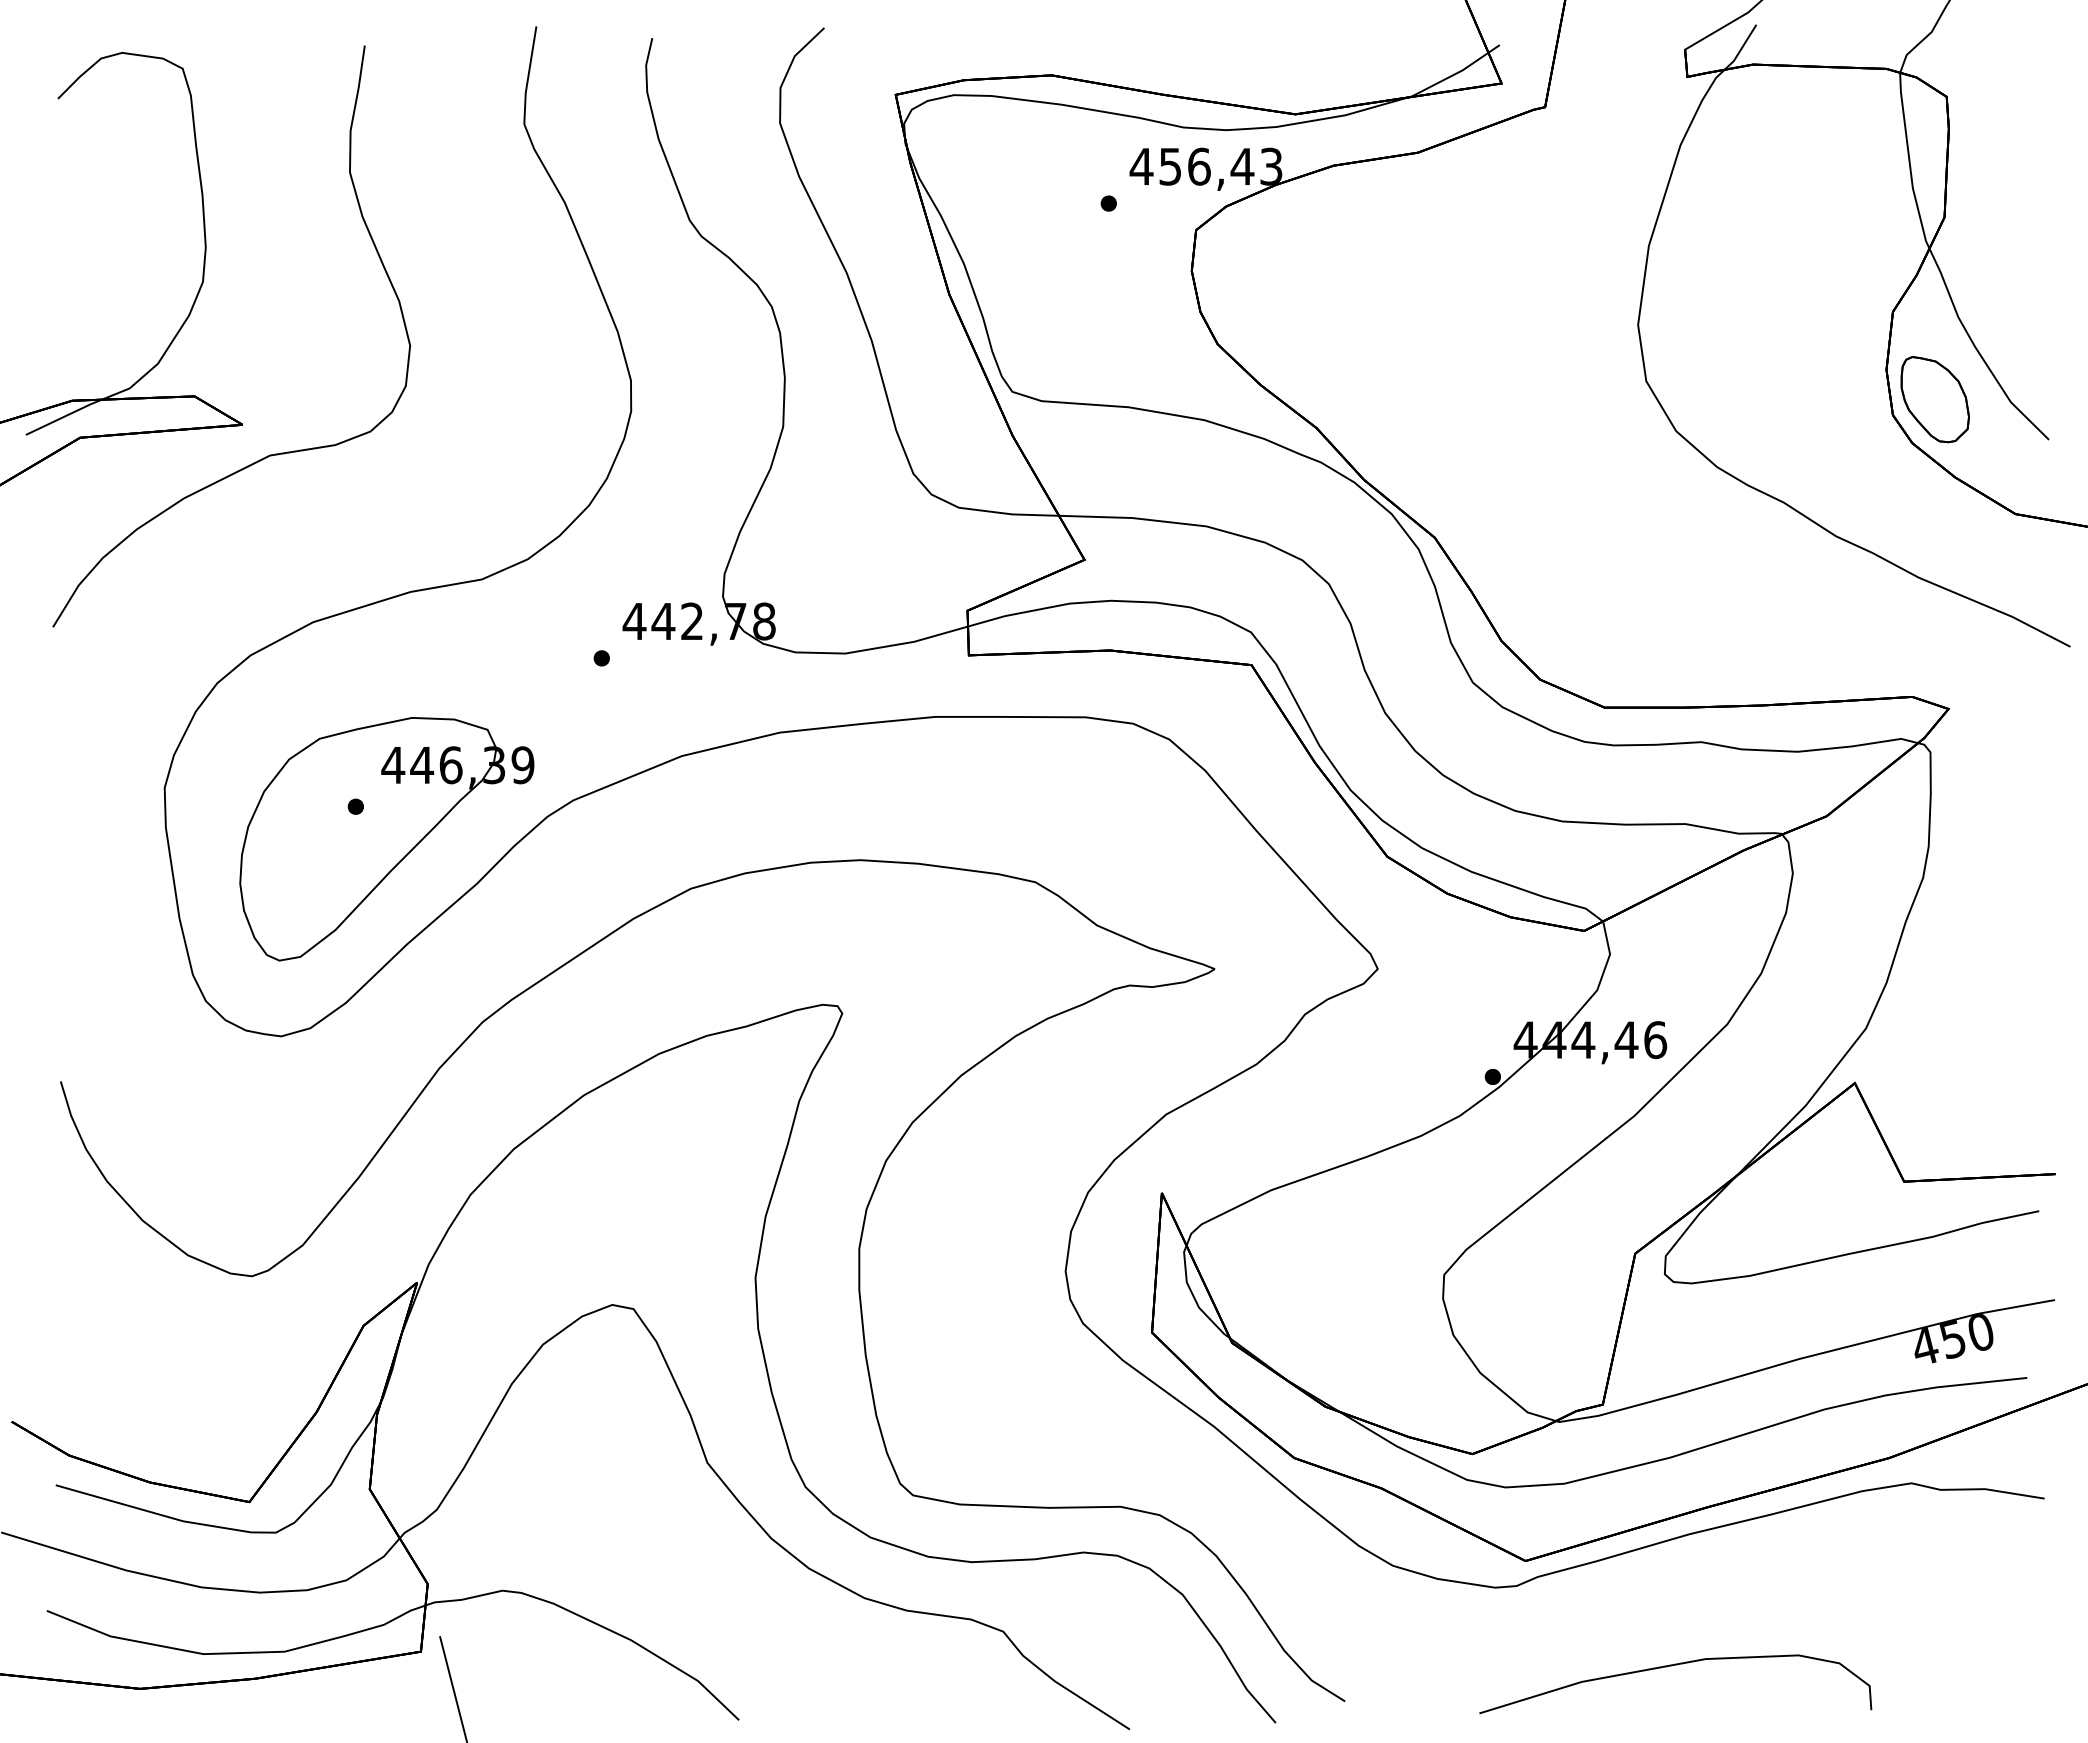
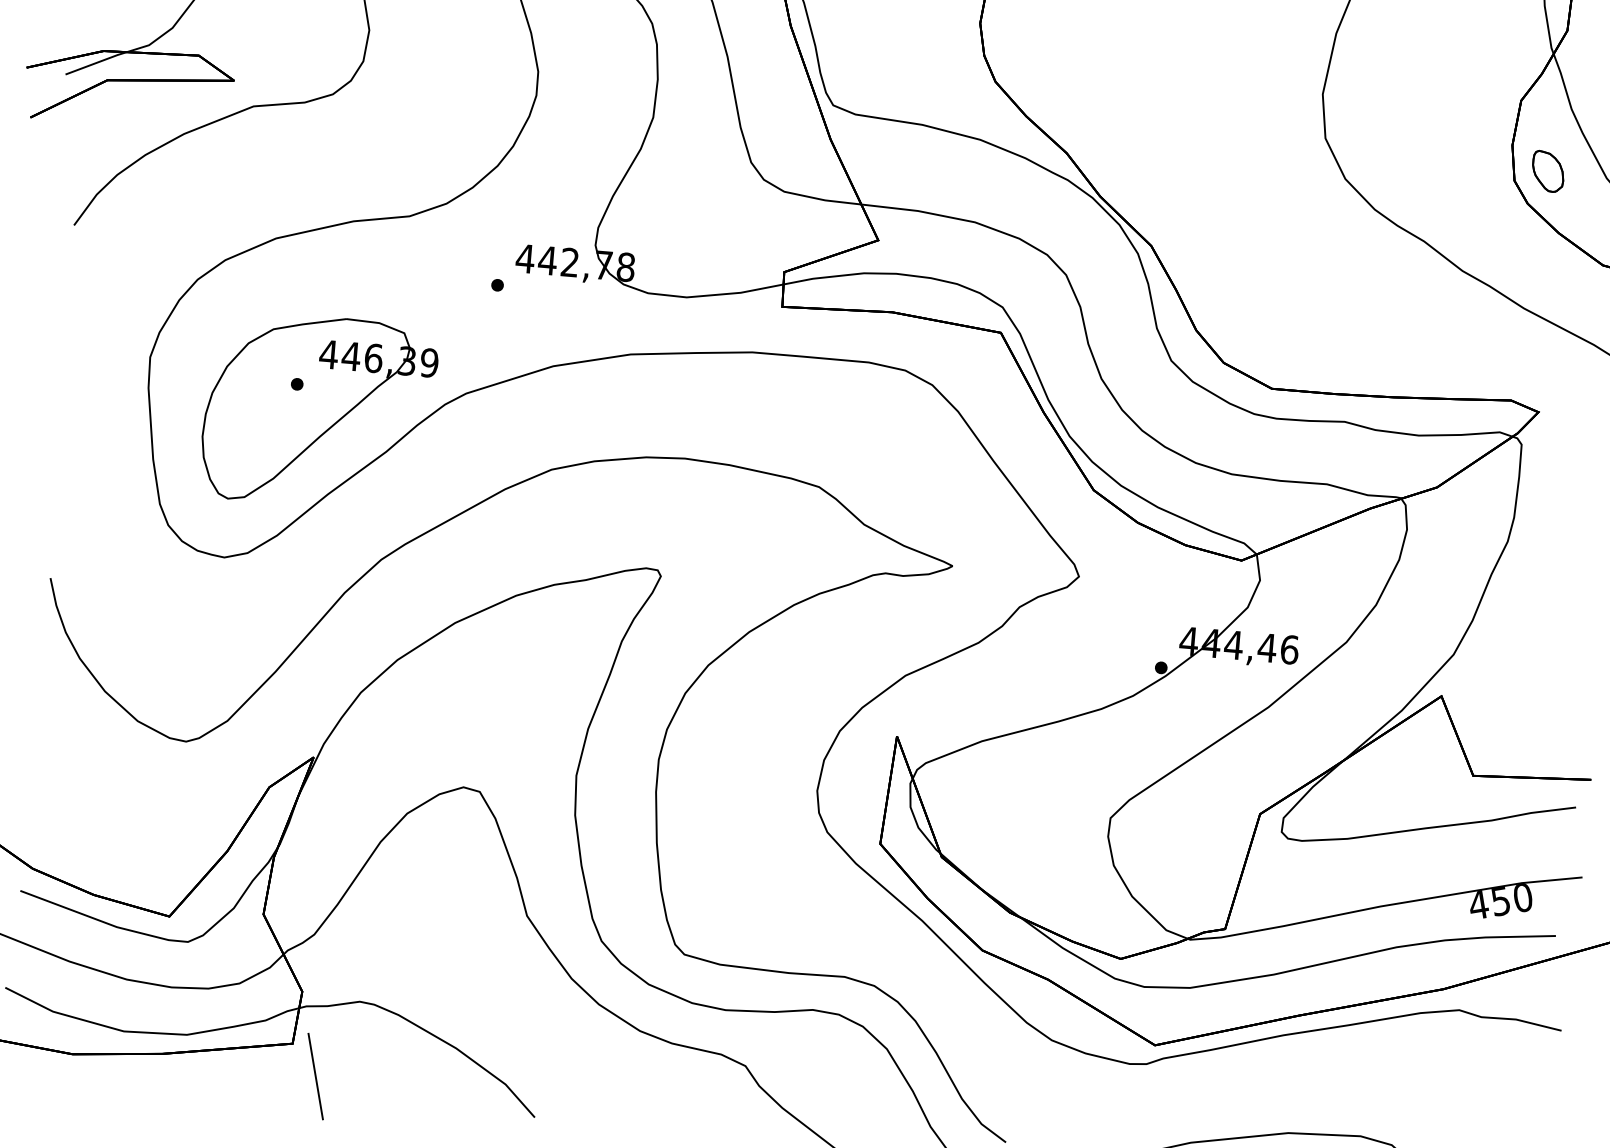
part: (1934, 399) -> (1547, 171), size x0.6

